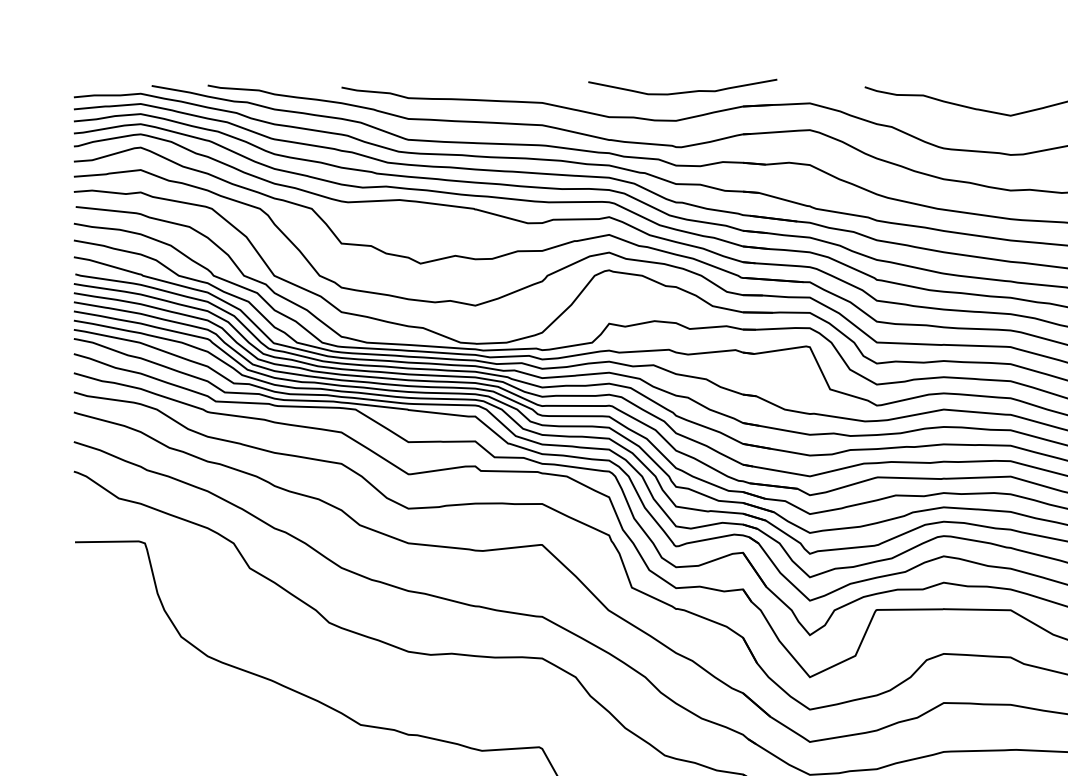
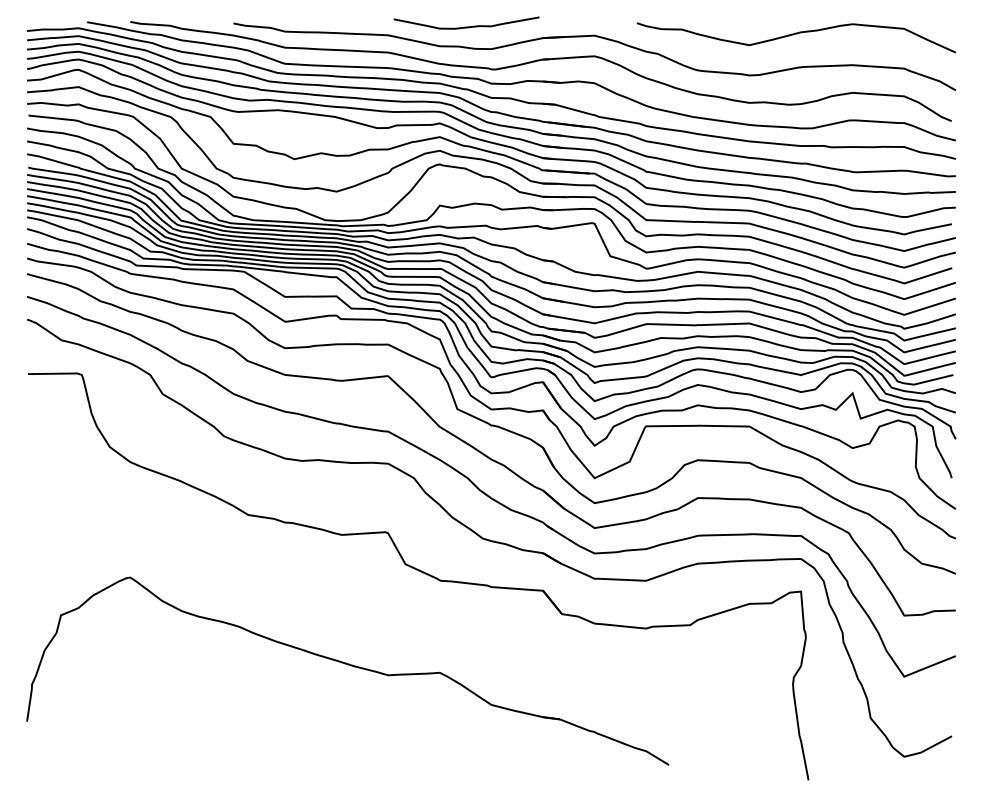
curve: (682, 91) -> (466, 26), moved

